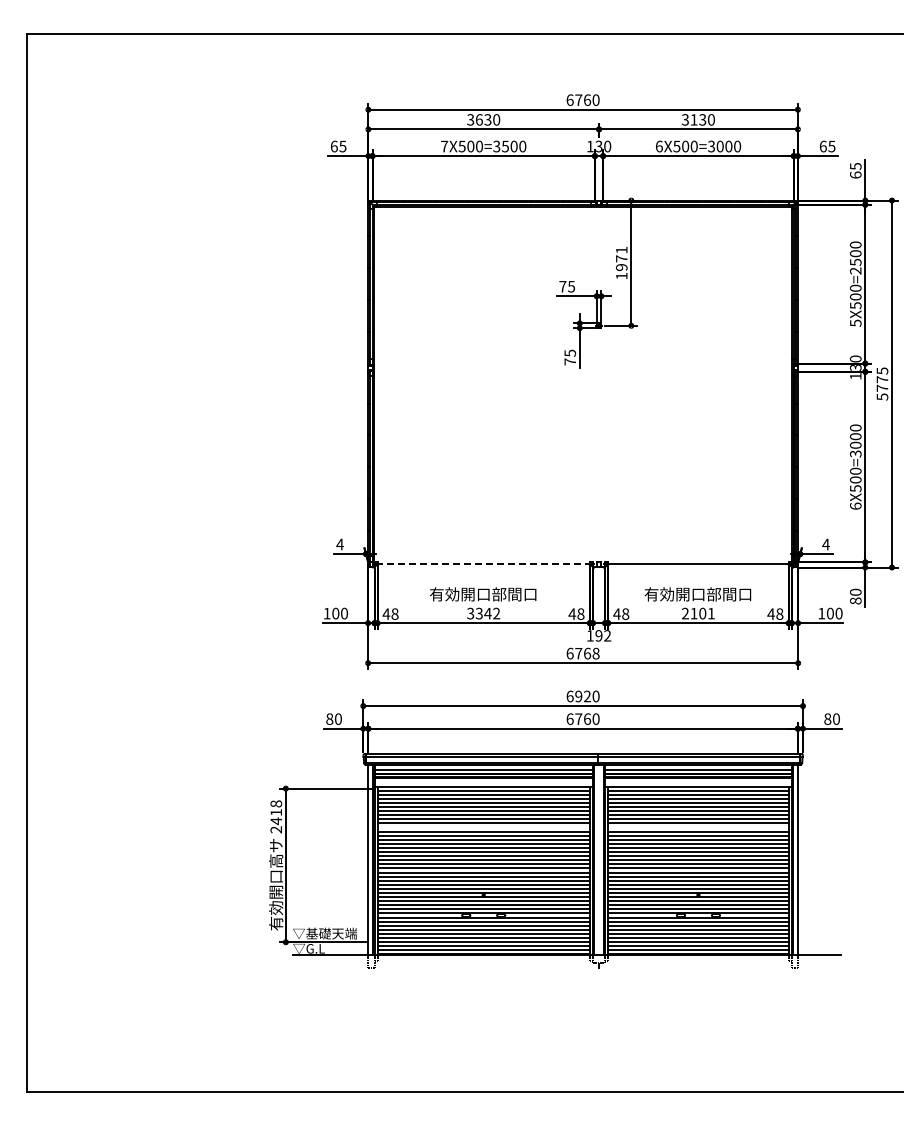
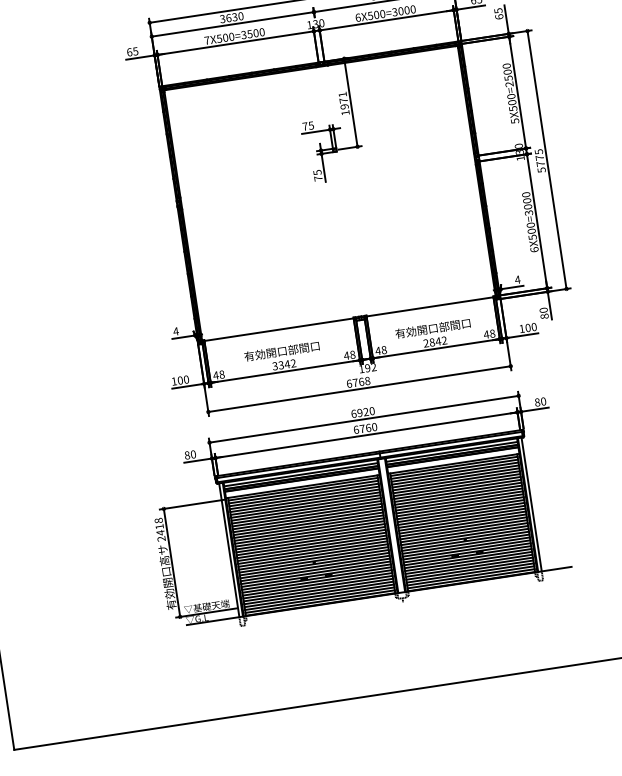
line: (483, 563) -> (278, 329), dashed -> solid
text: (702, 613) -> (438, 341), 2101 -> 2842
line: (483, 827) -> (306, 515), added
line: (698, 827) -> (458, 492), added

